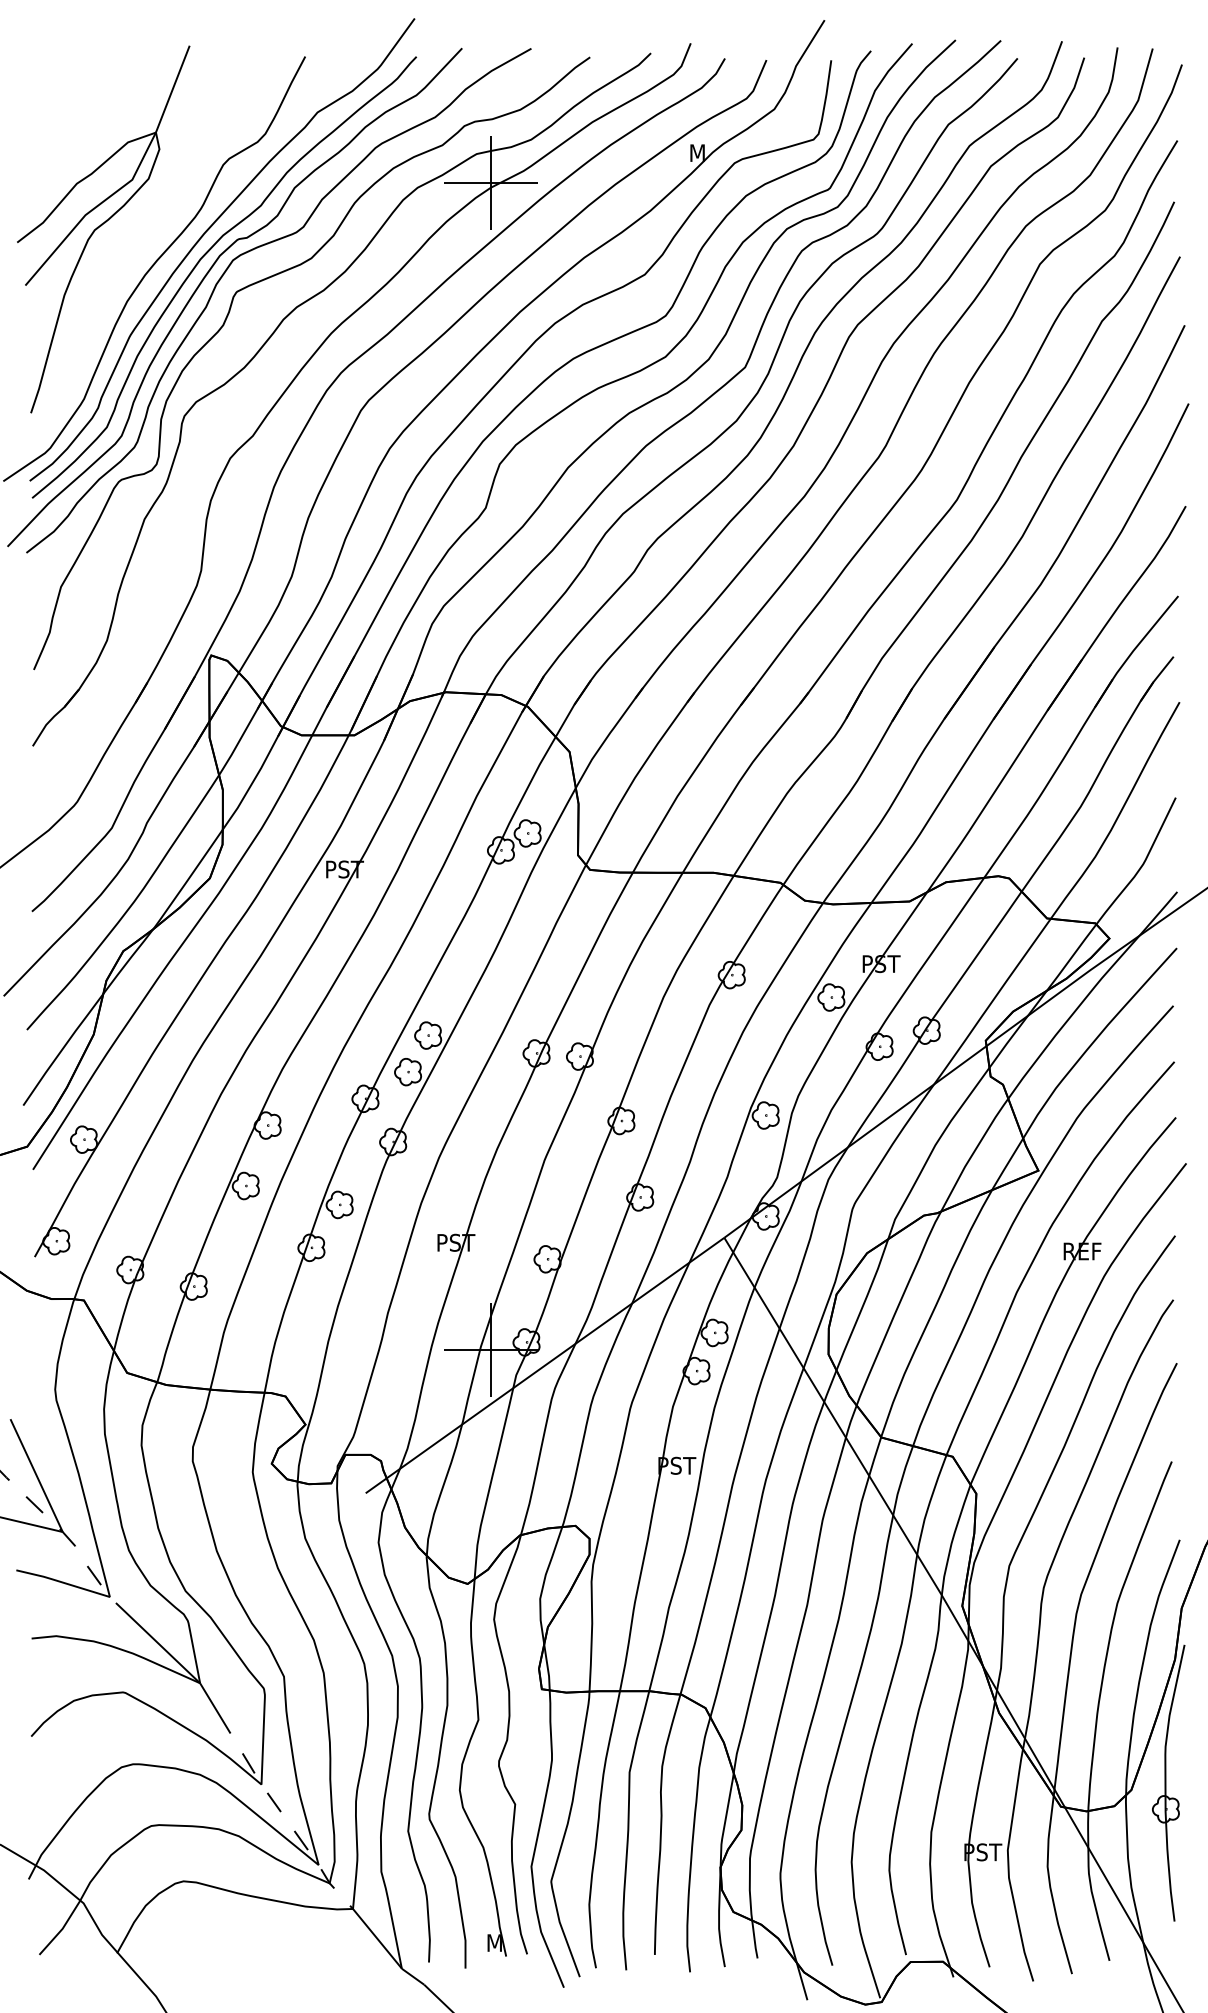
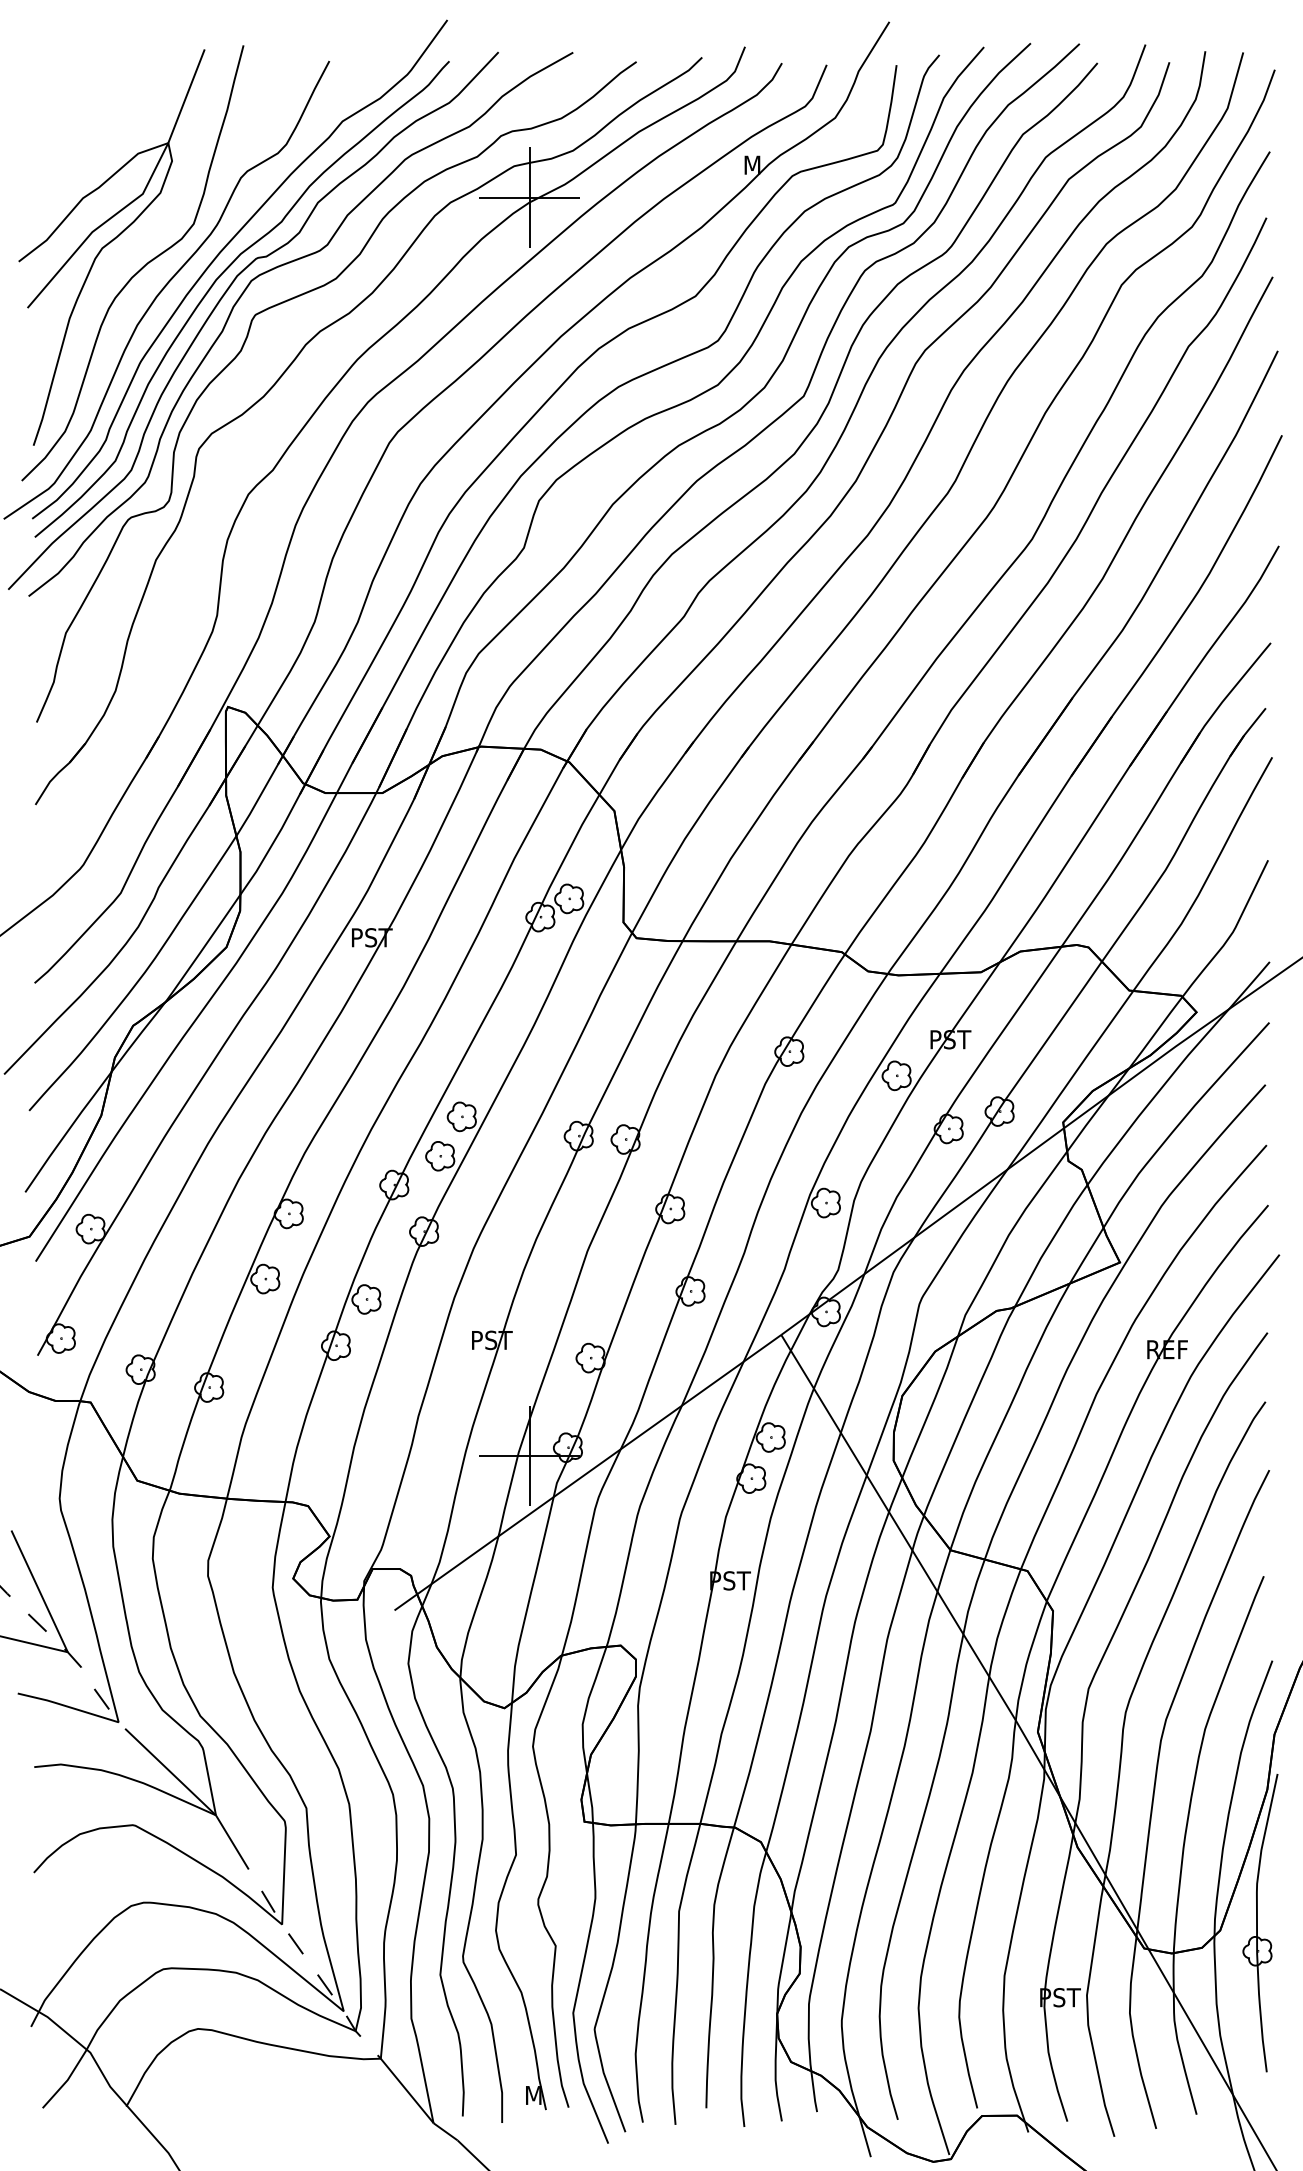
curve: (129, 249) -> (139, 269), added

